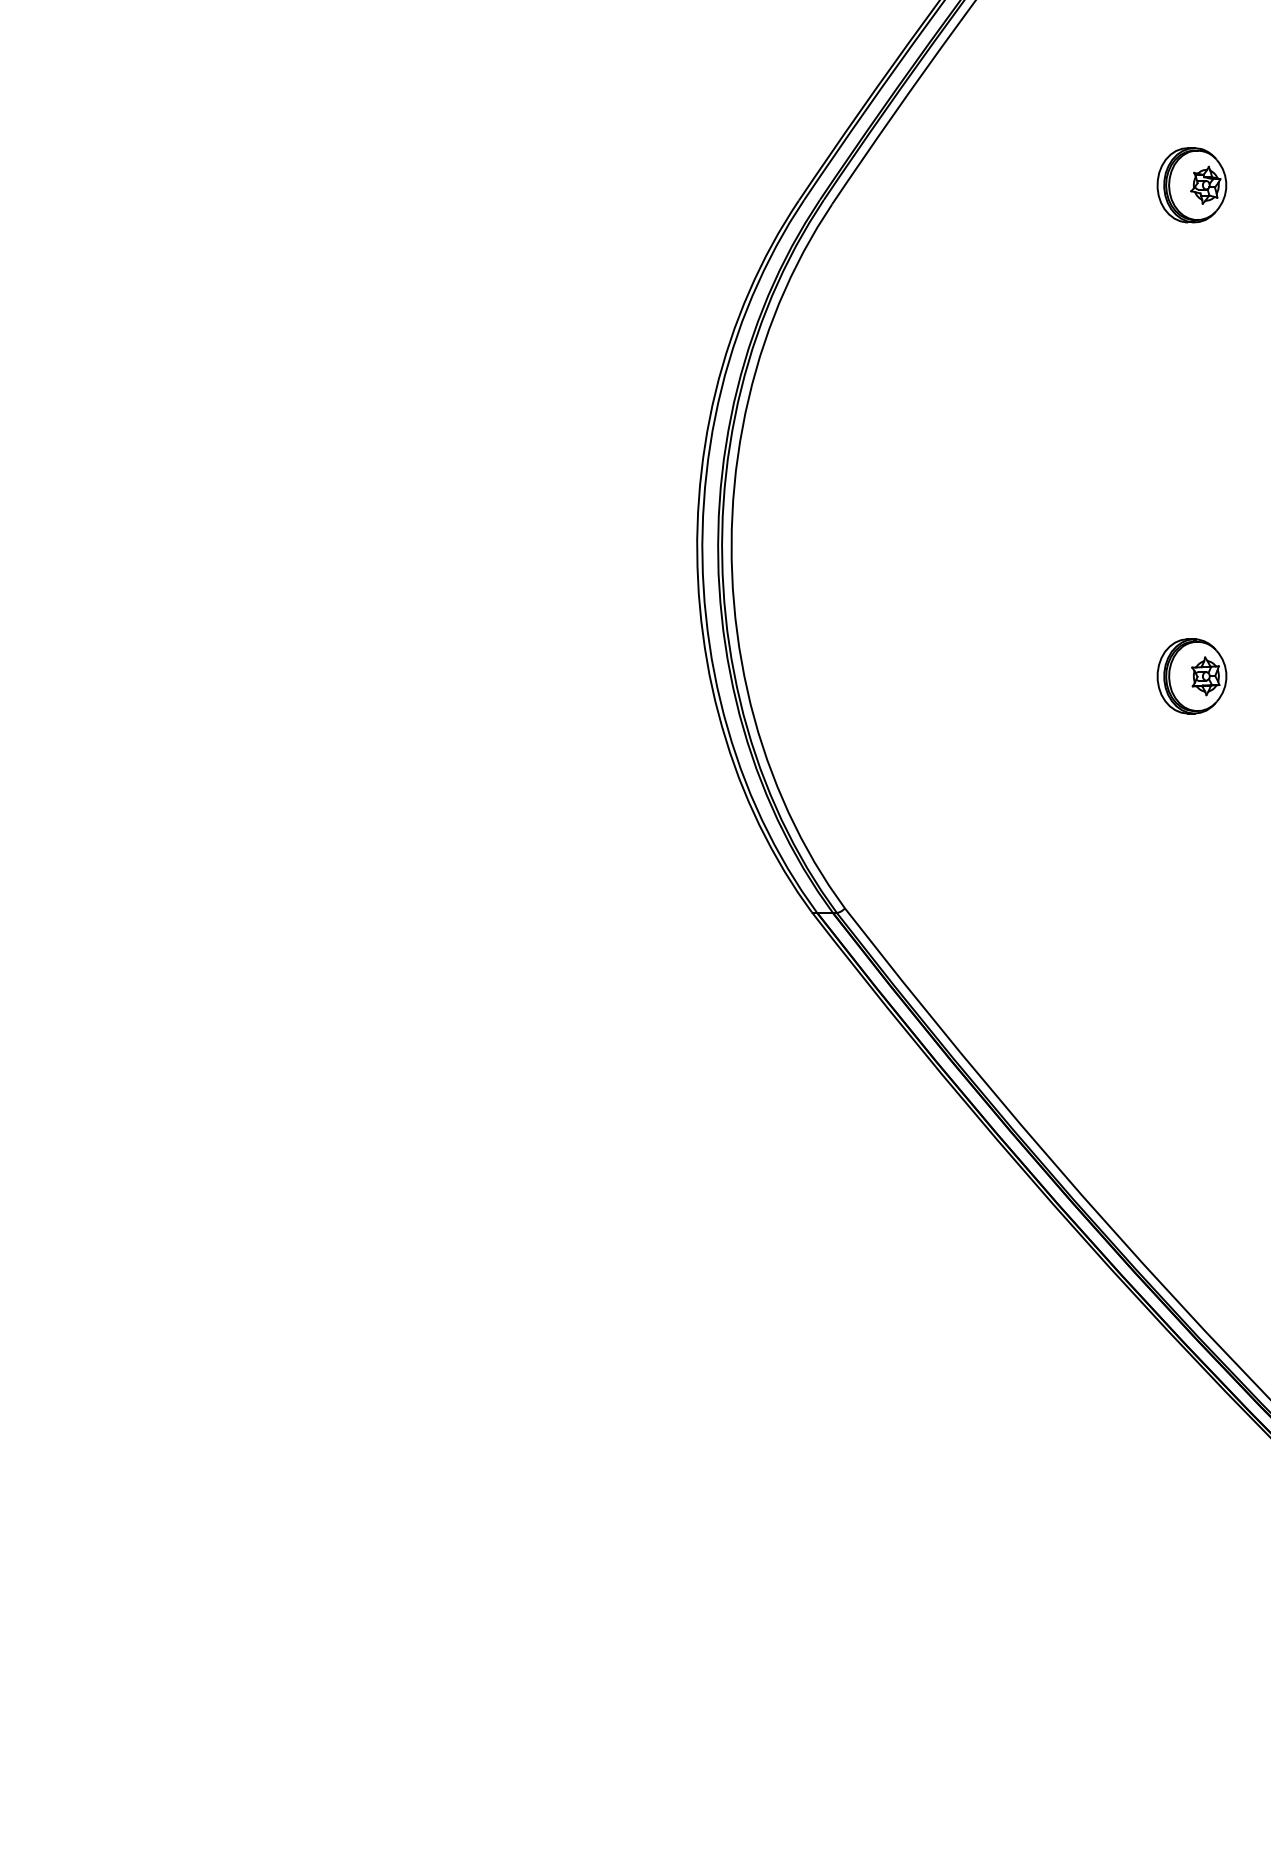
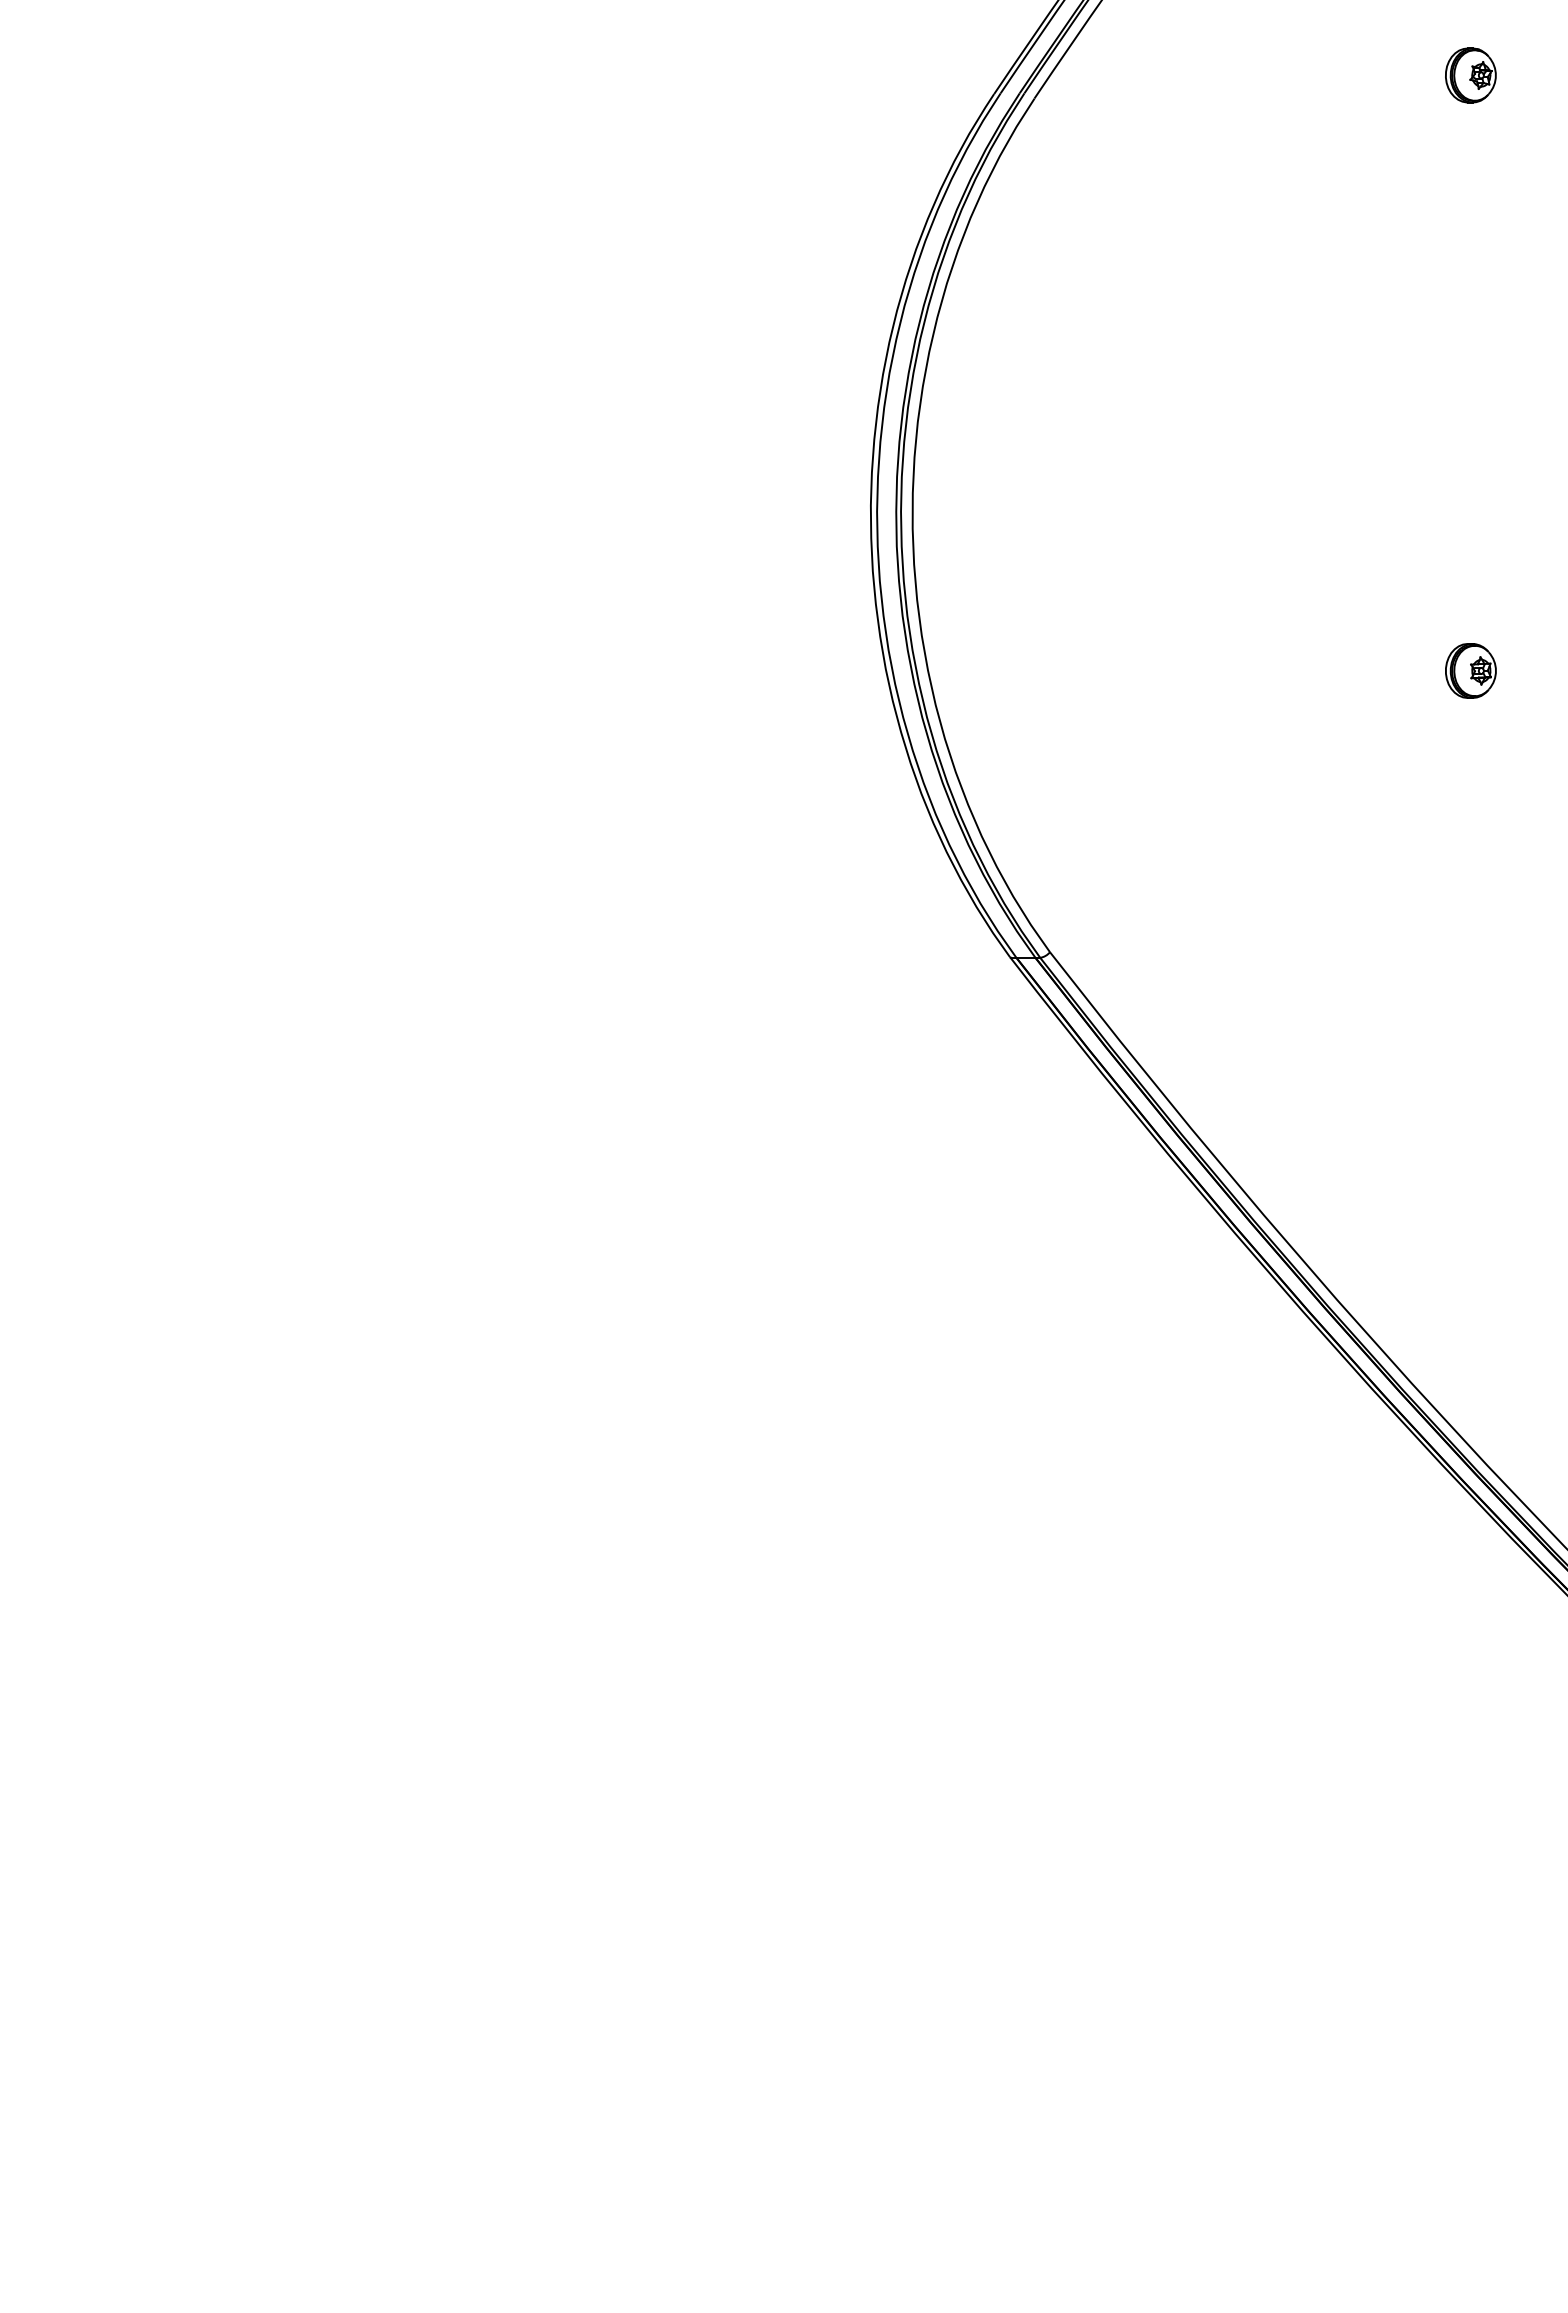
part: (1191, 185) -> (1470, 75), size x0.6
part: (1191, 675) -> (1470, 670), size x0.6

